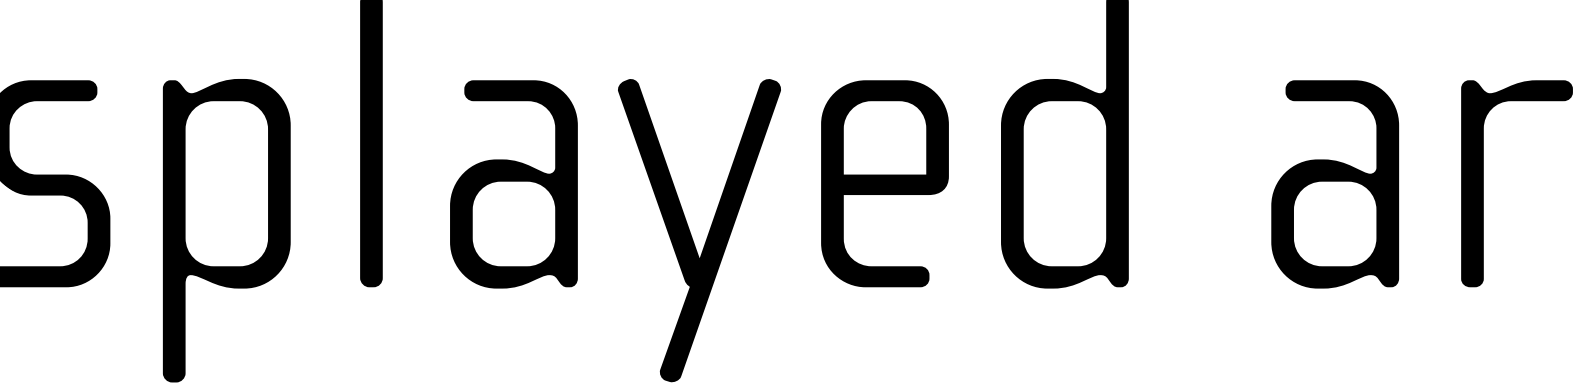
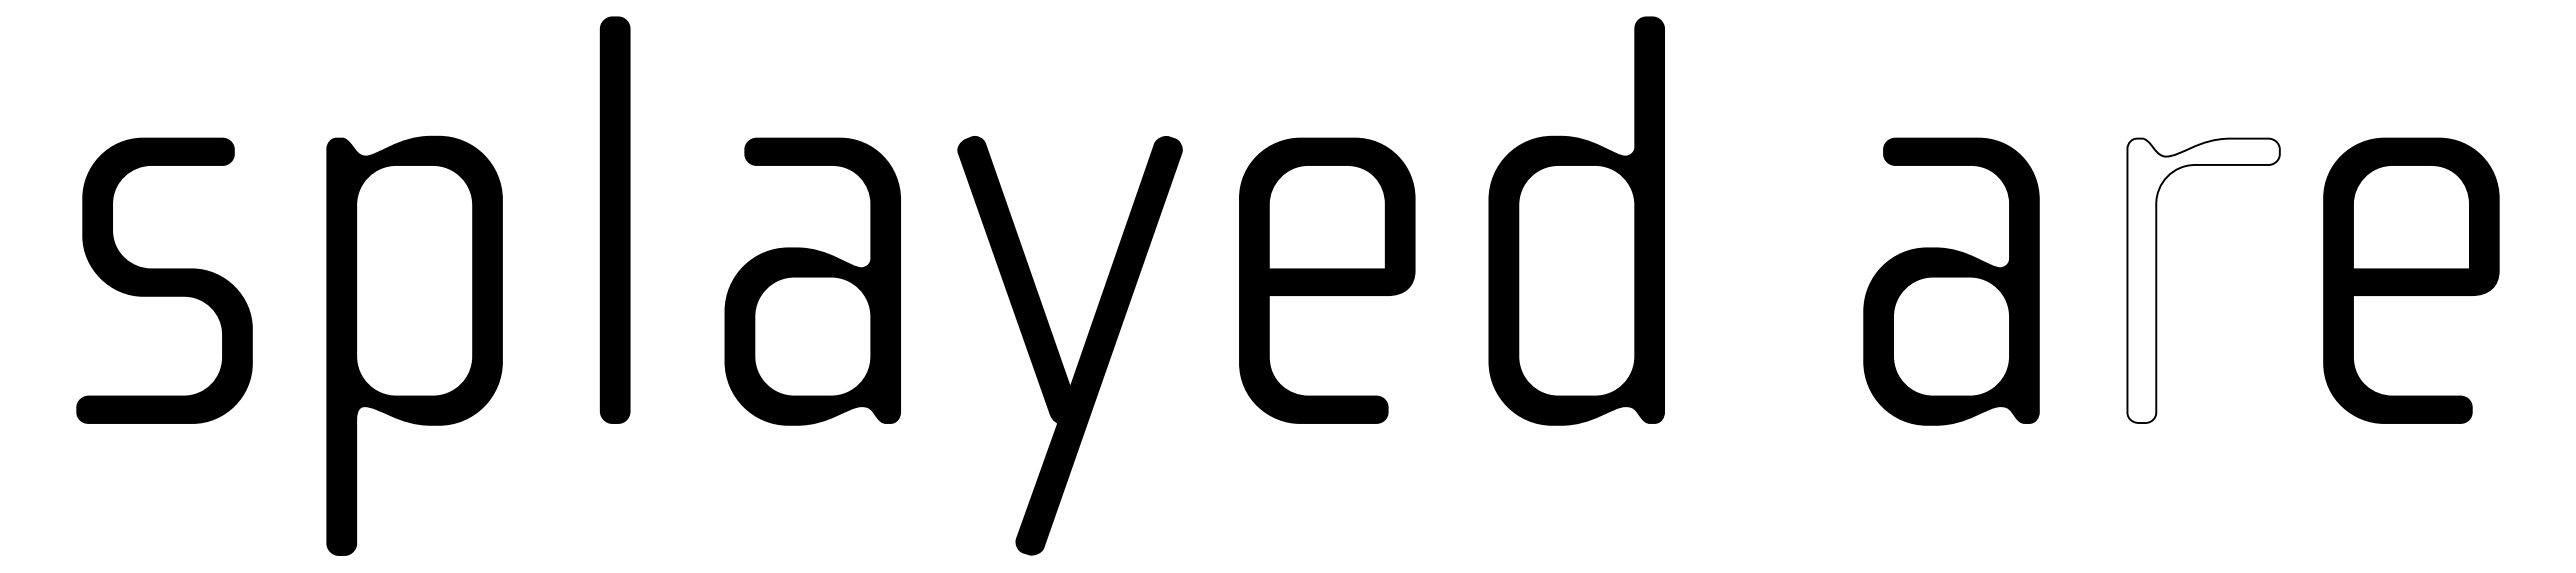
fill: (1516, 183) -> (2203, 280), removed

